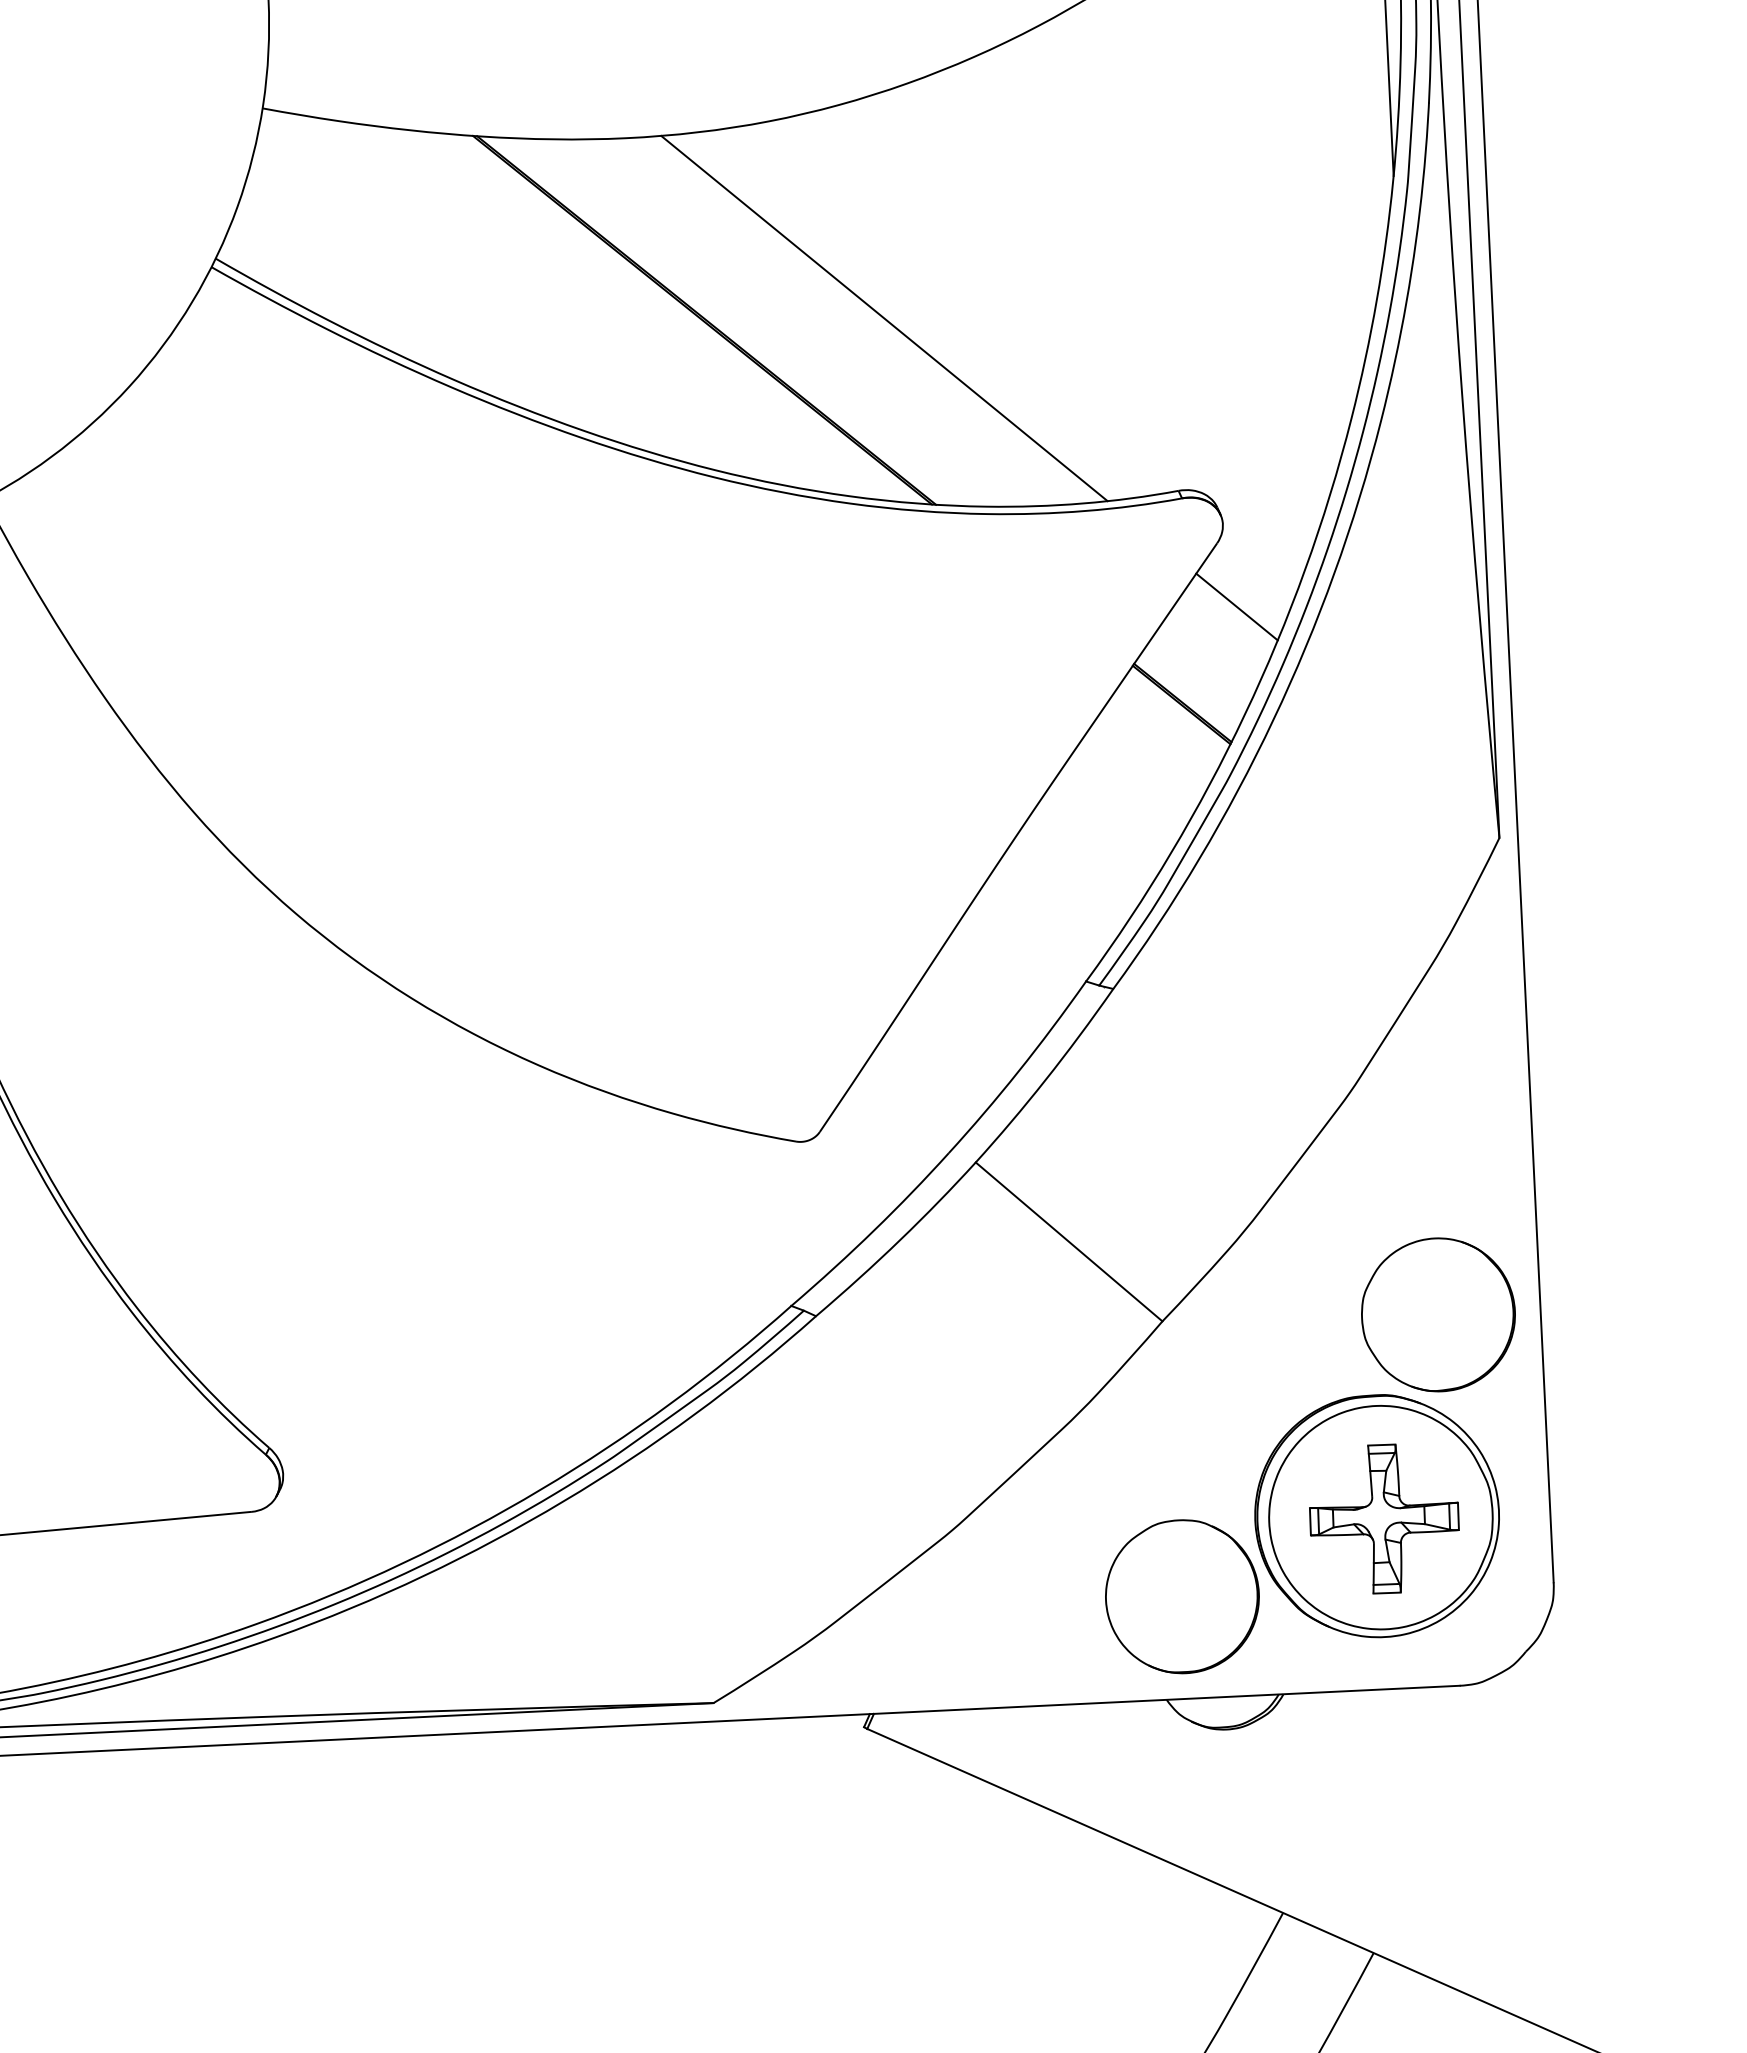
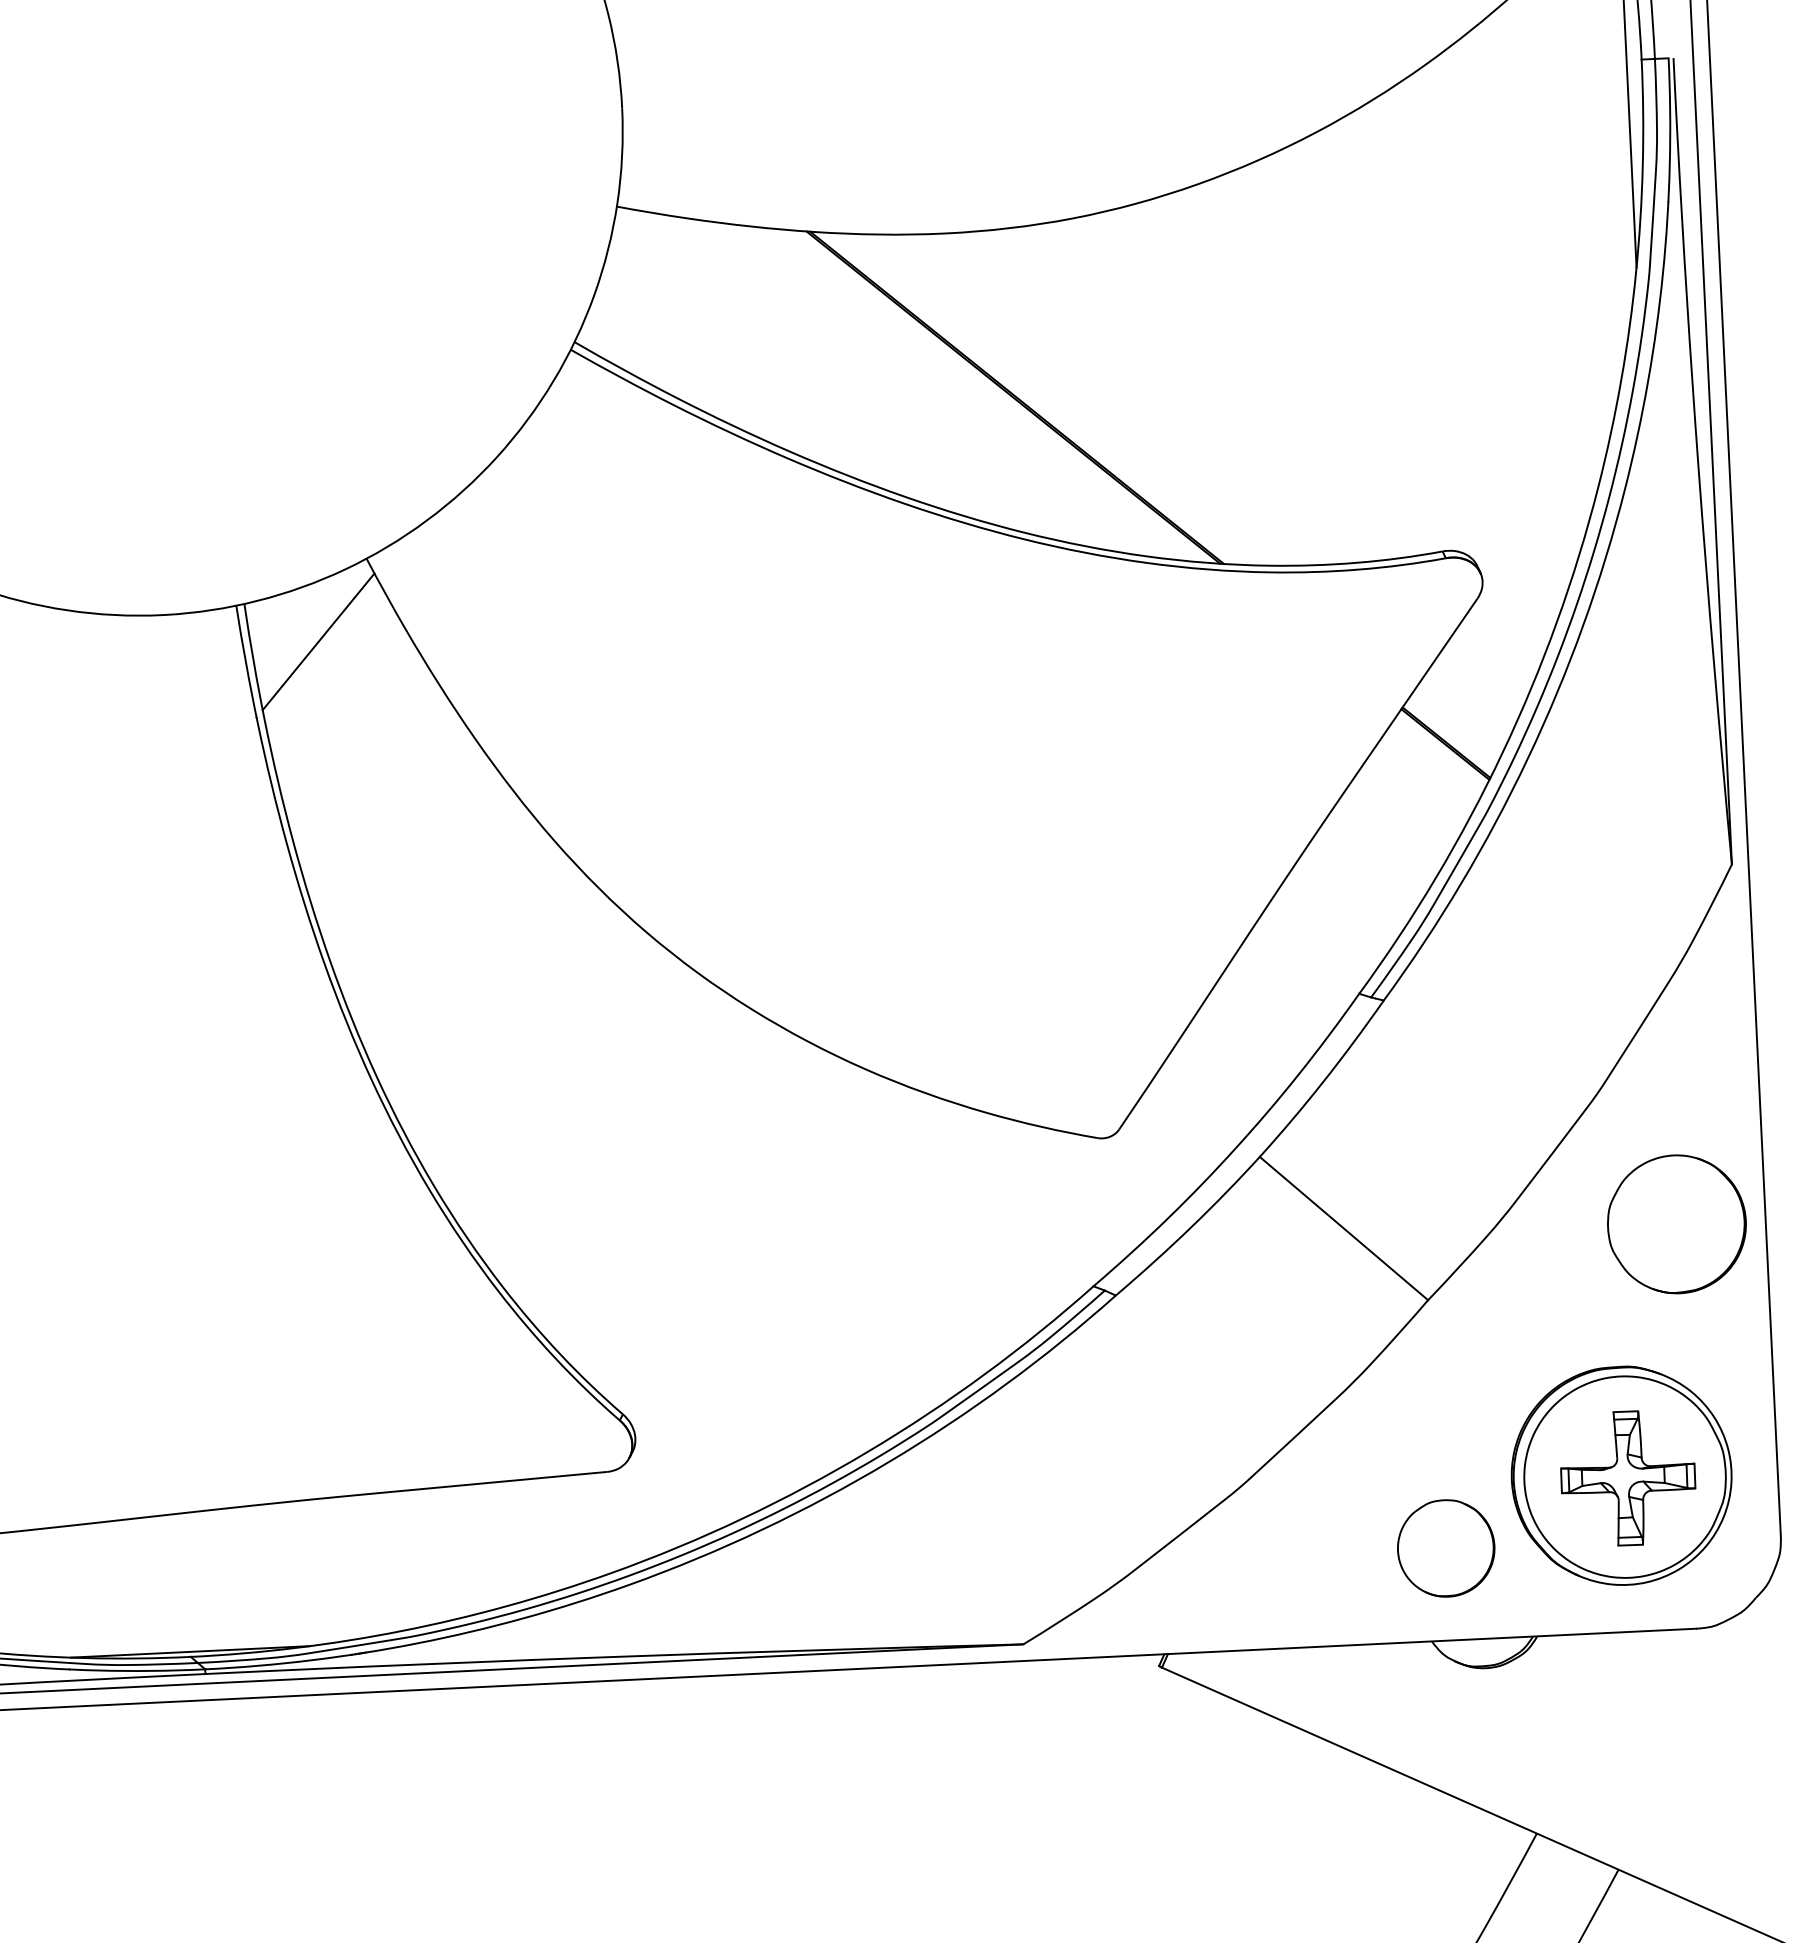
line: (884, 317) -> (1177, 395), removed
line: (1237, 607) -> (1495, 656), removed
part: (1437, 1315) -> (1676, 1224), moved
part: (1182, 1596) -> (1446, 1548), size x0.7

